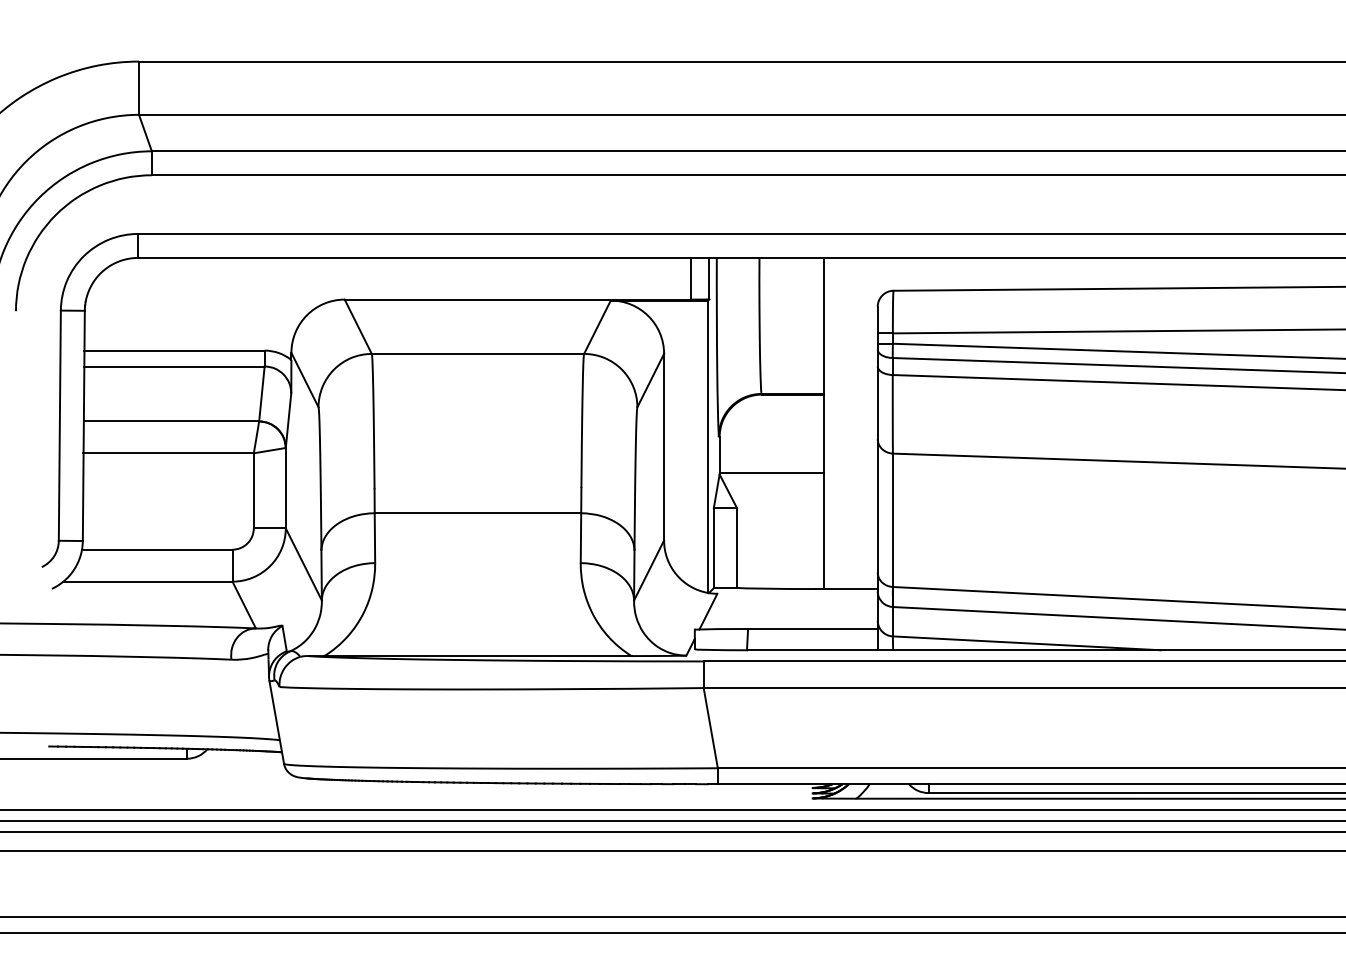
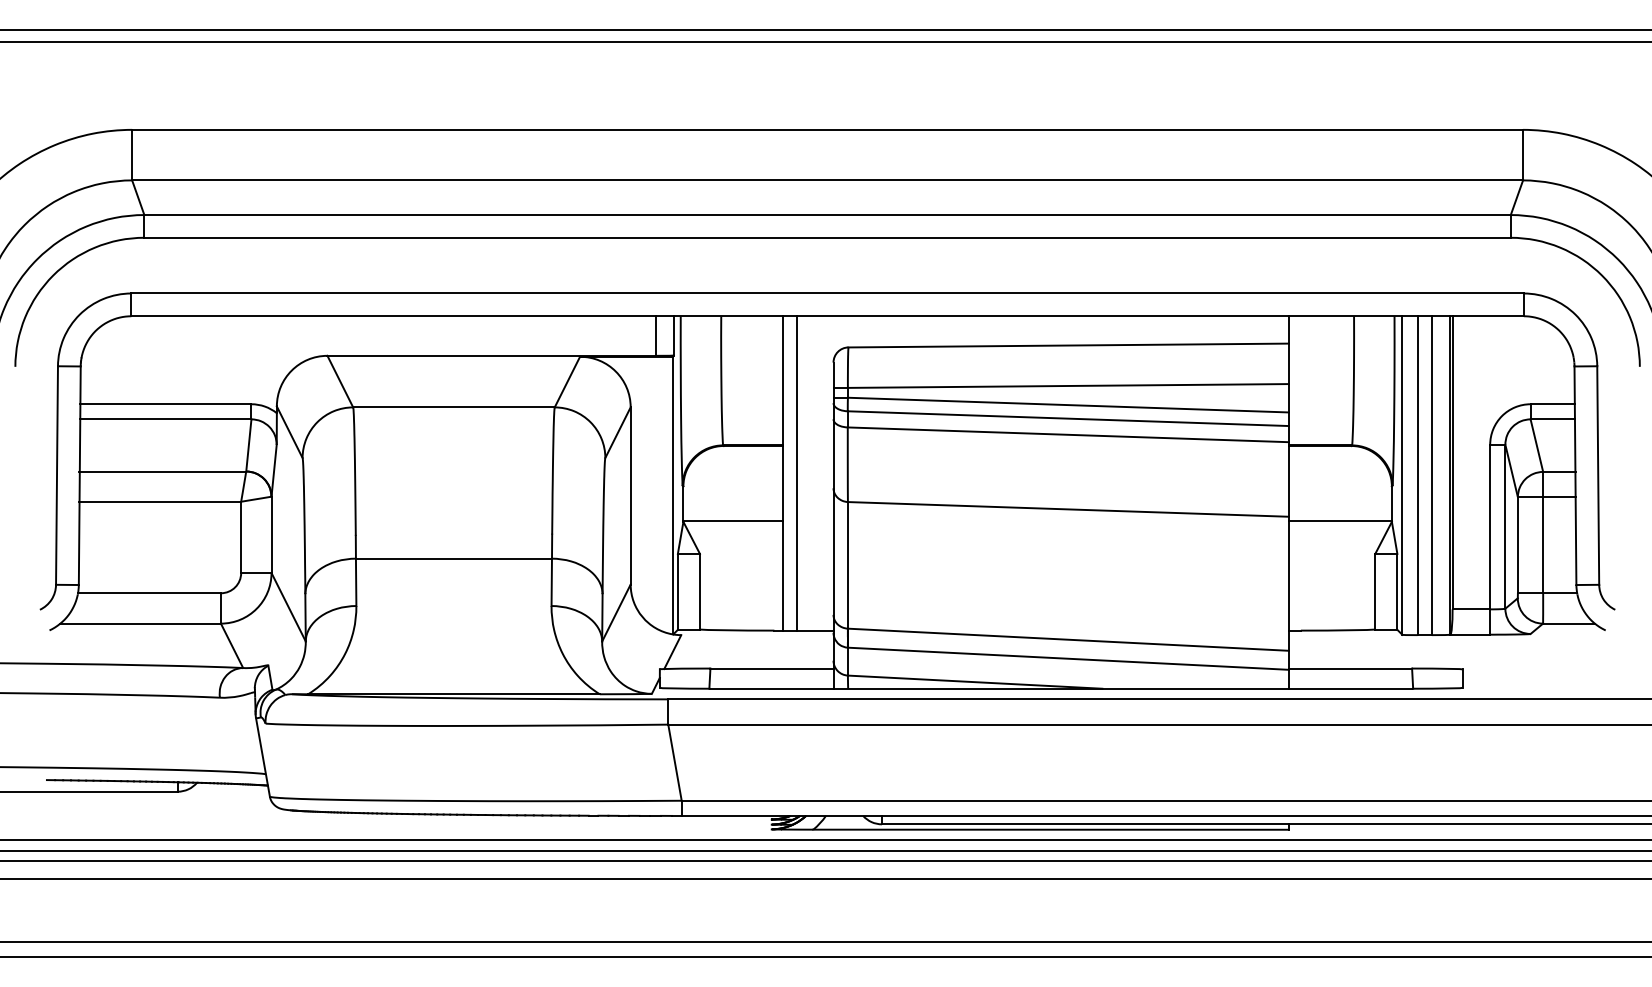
line: (838, 423) -> (796, 473), added

